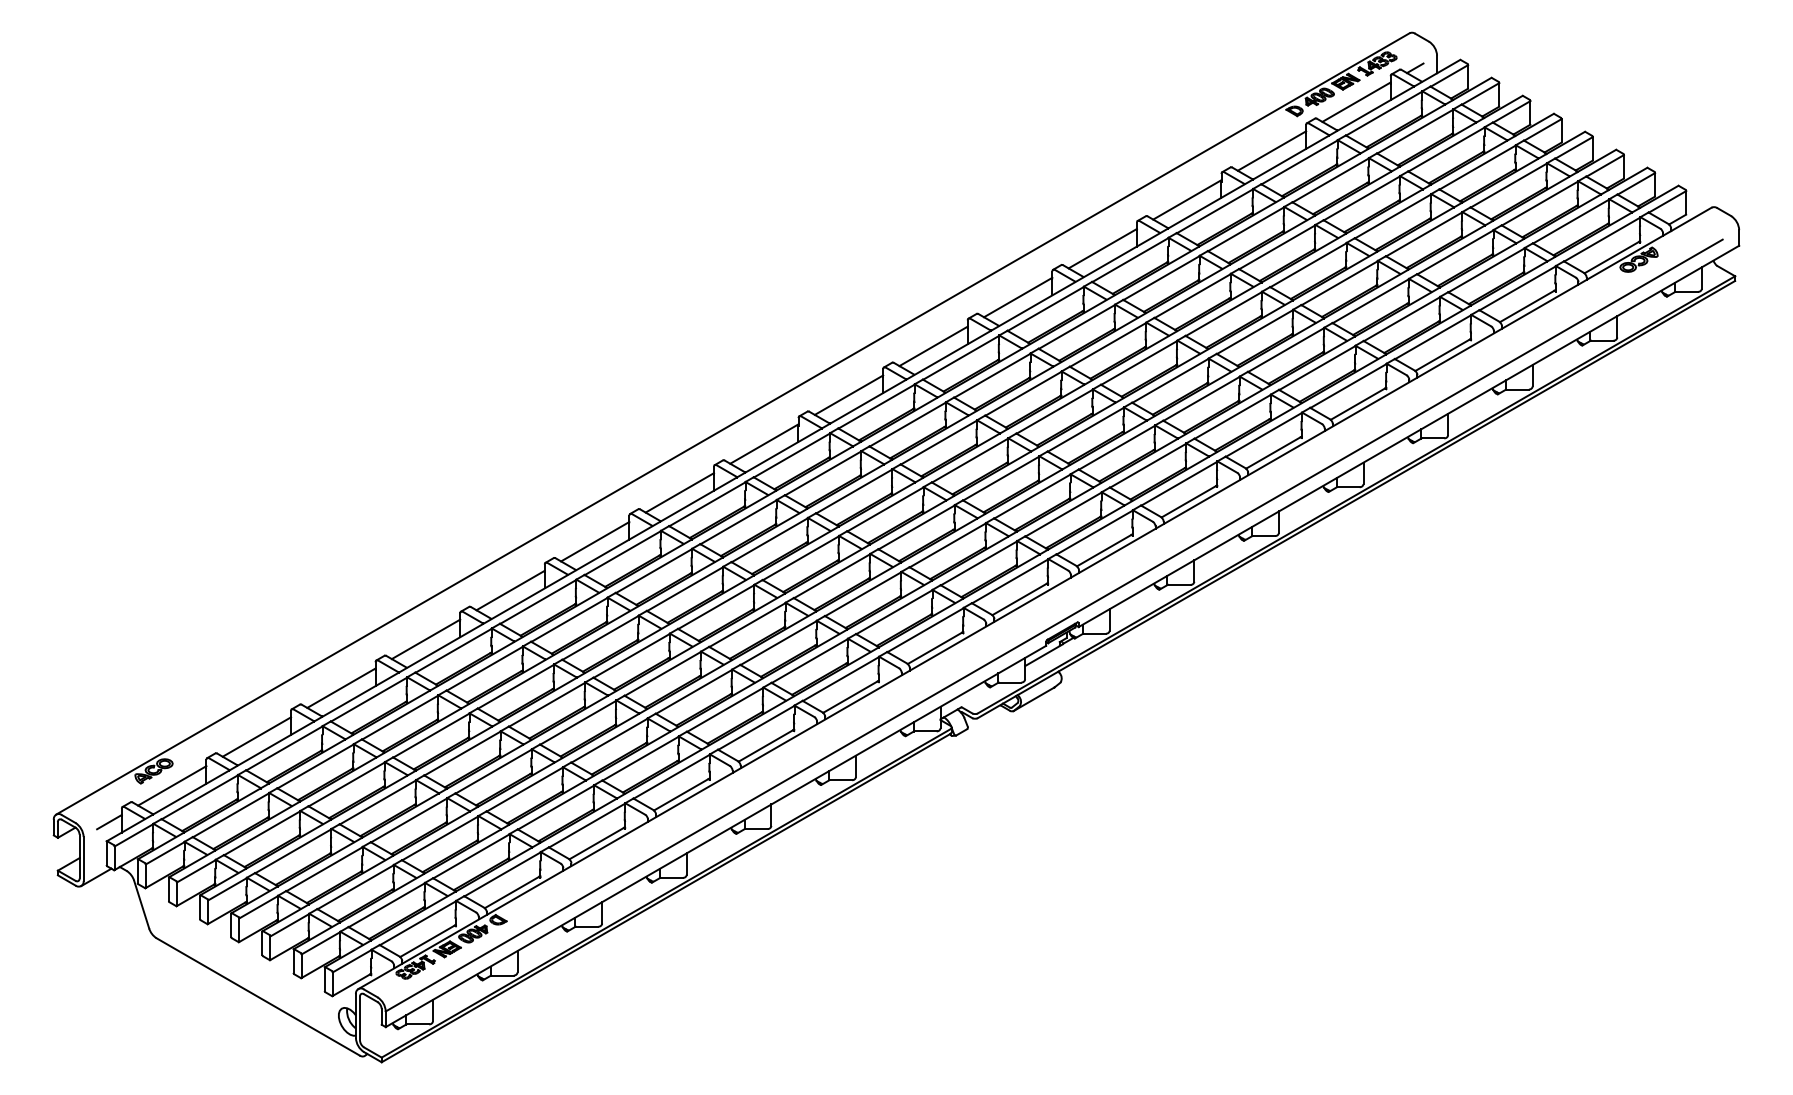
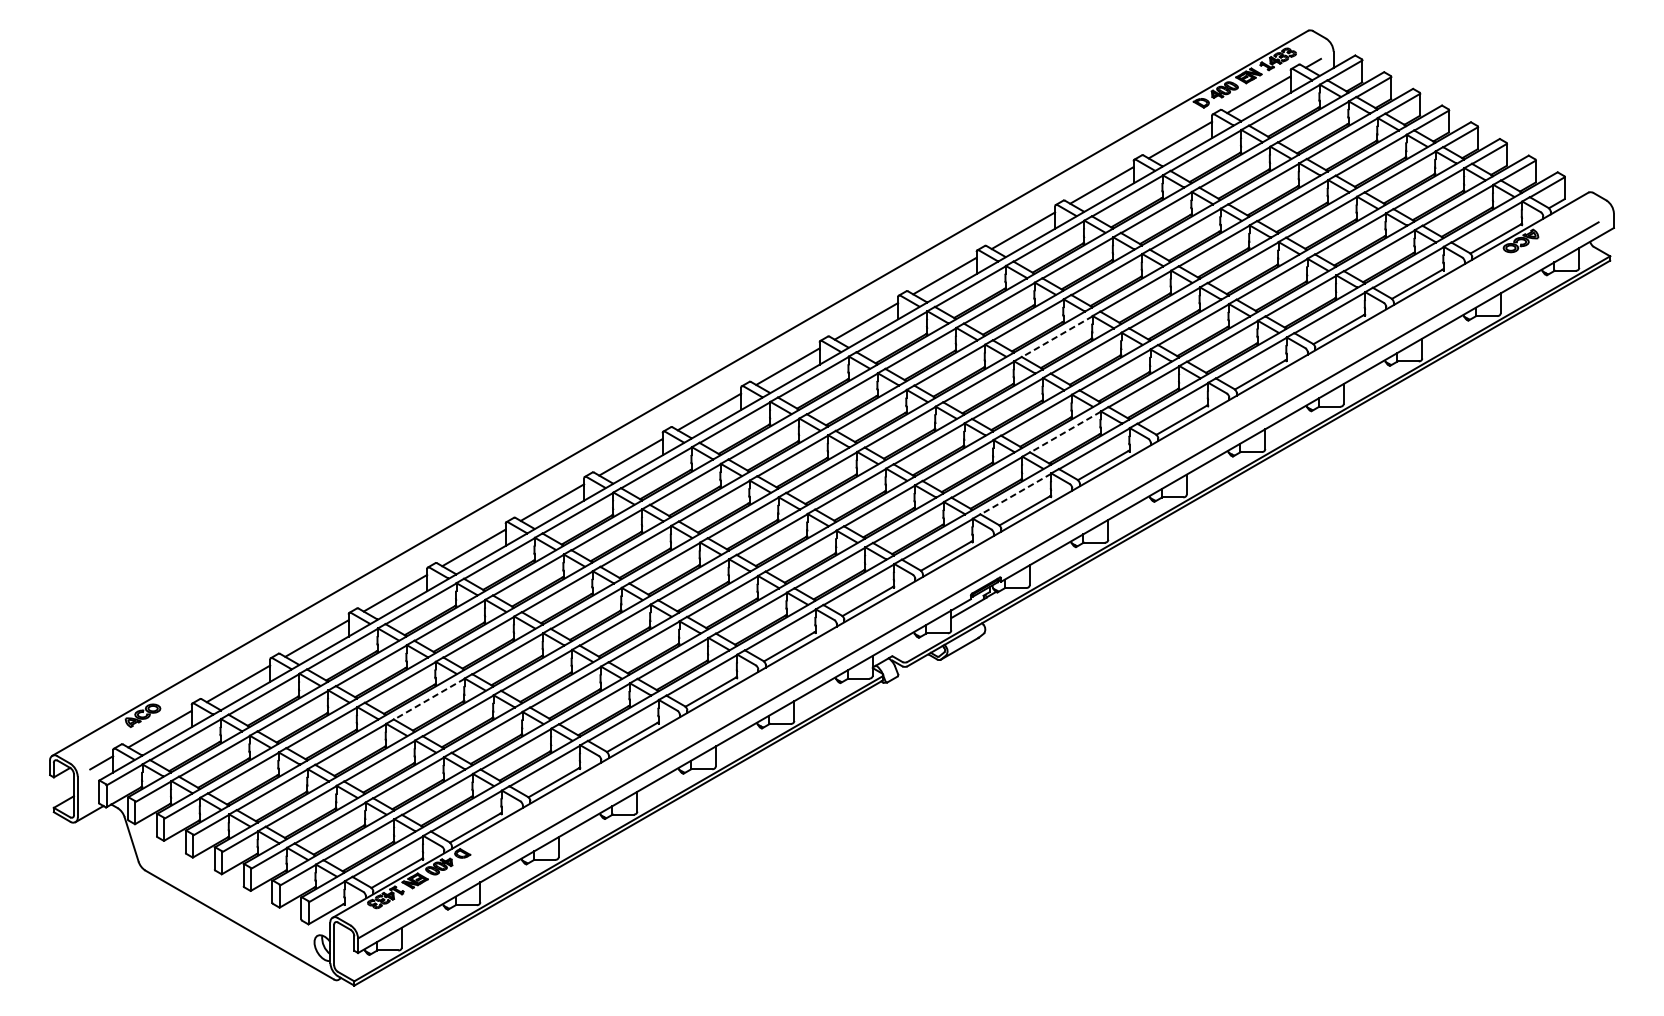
line: (1139, 362) -> (1057, 336), solid -> dashed
line: (1148, 465) -> (1065, 431), solid -> dashed
line: (1094, 532) -> (1015, 494), solid -> dashed
line: (462, 753) -> (429, 699), solid -> dashed

